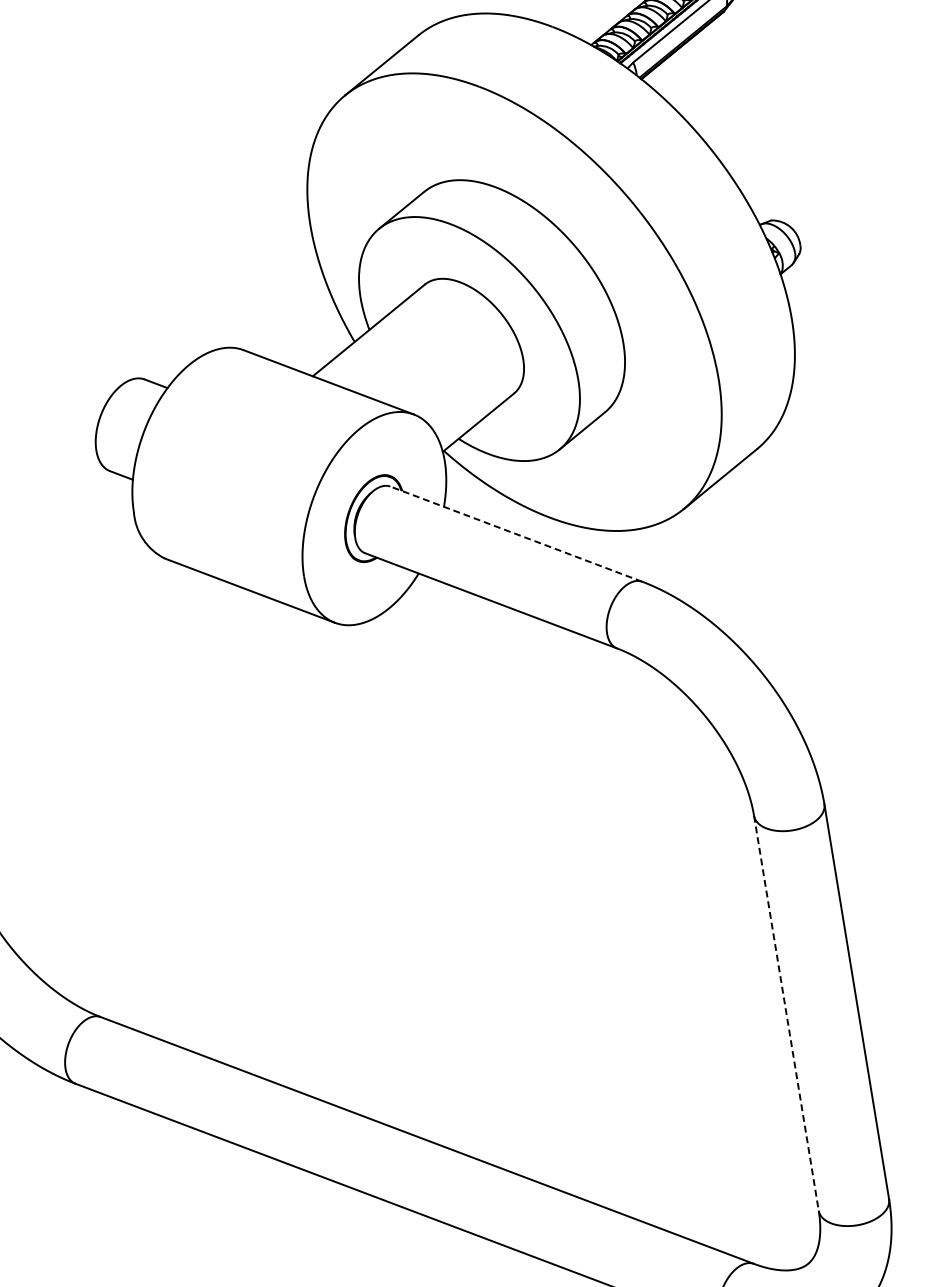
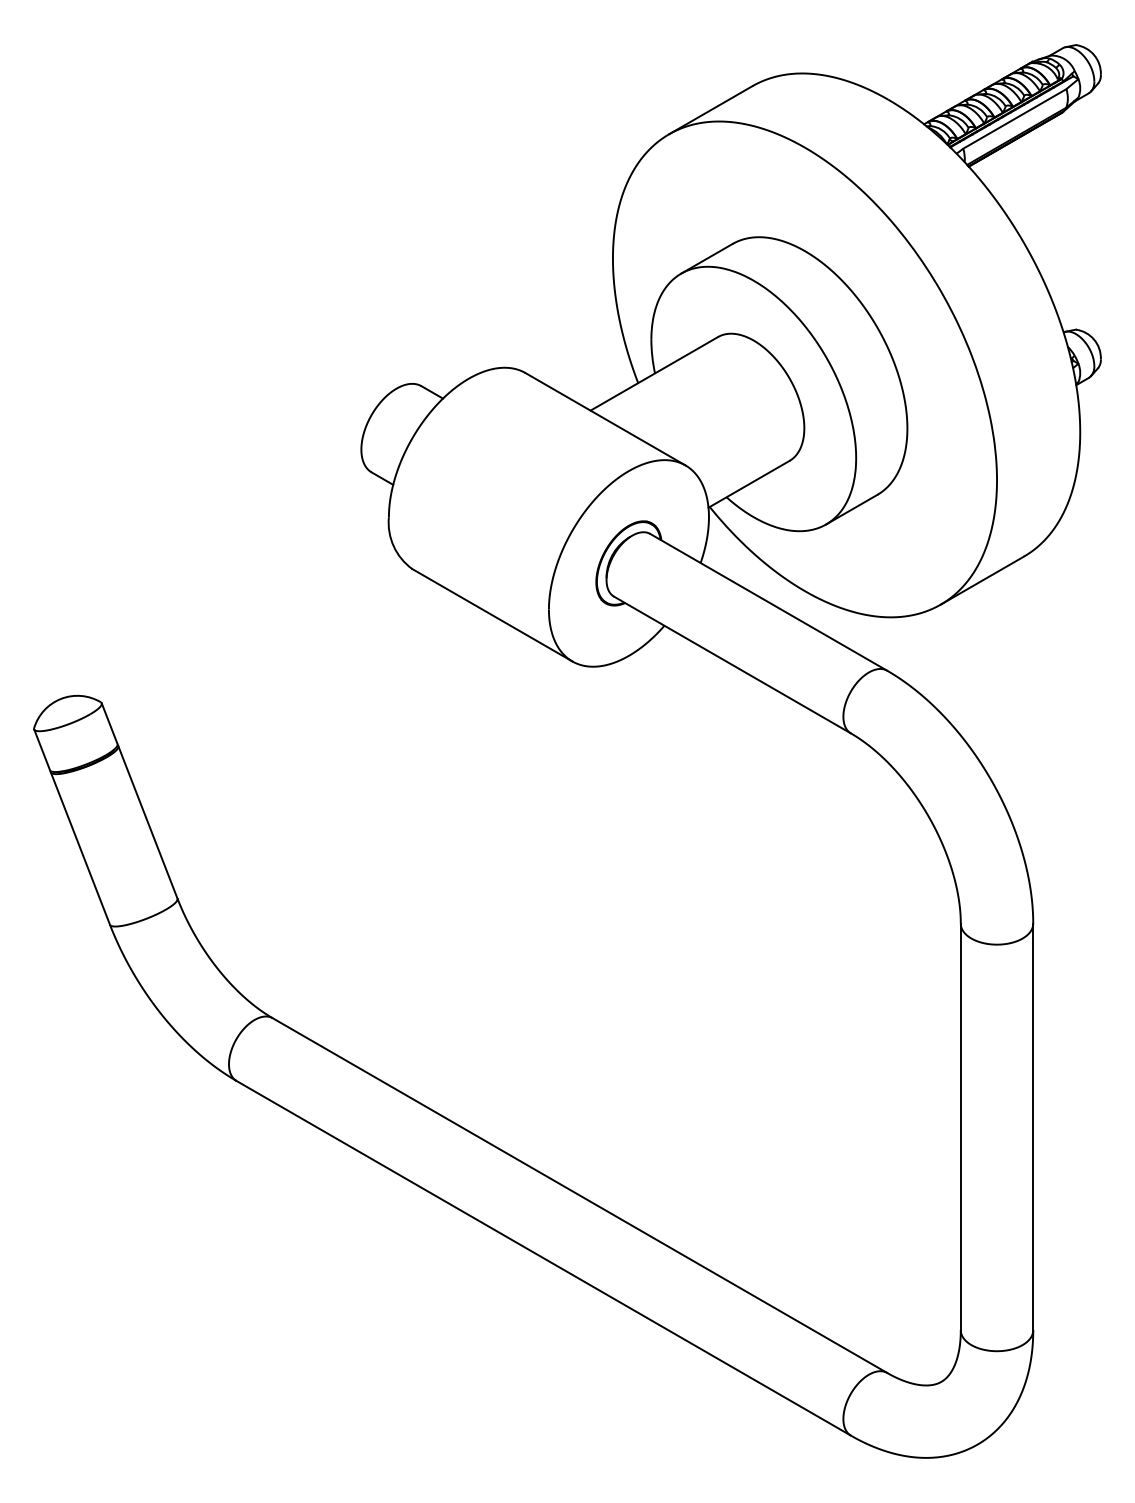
line: (516, 534) -> (768, 602), dashed -> solid
line: (786, 1013) -> (960, 1127), dashed -> solid

